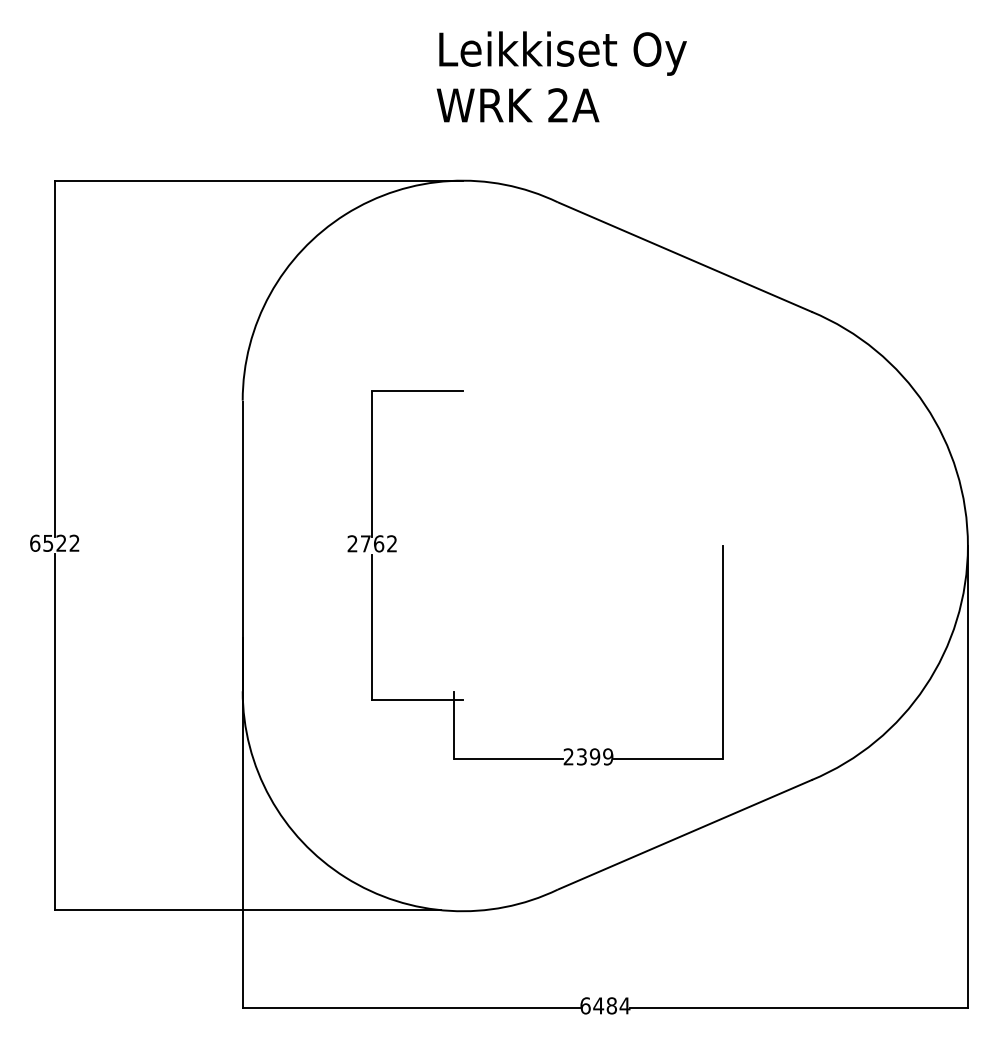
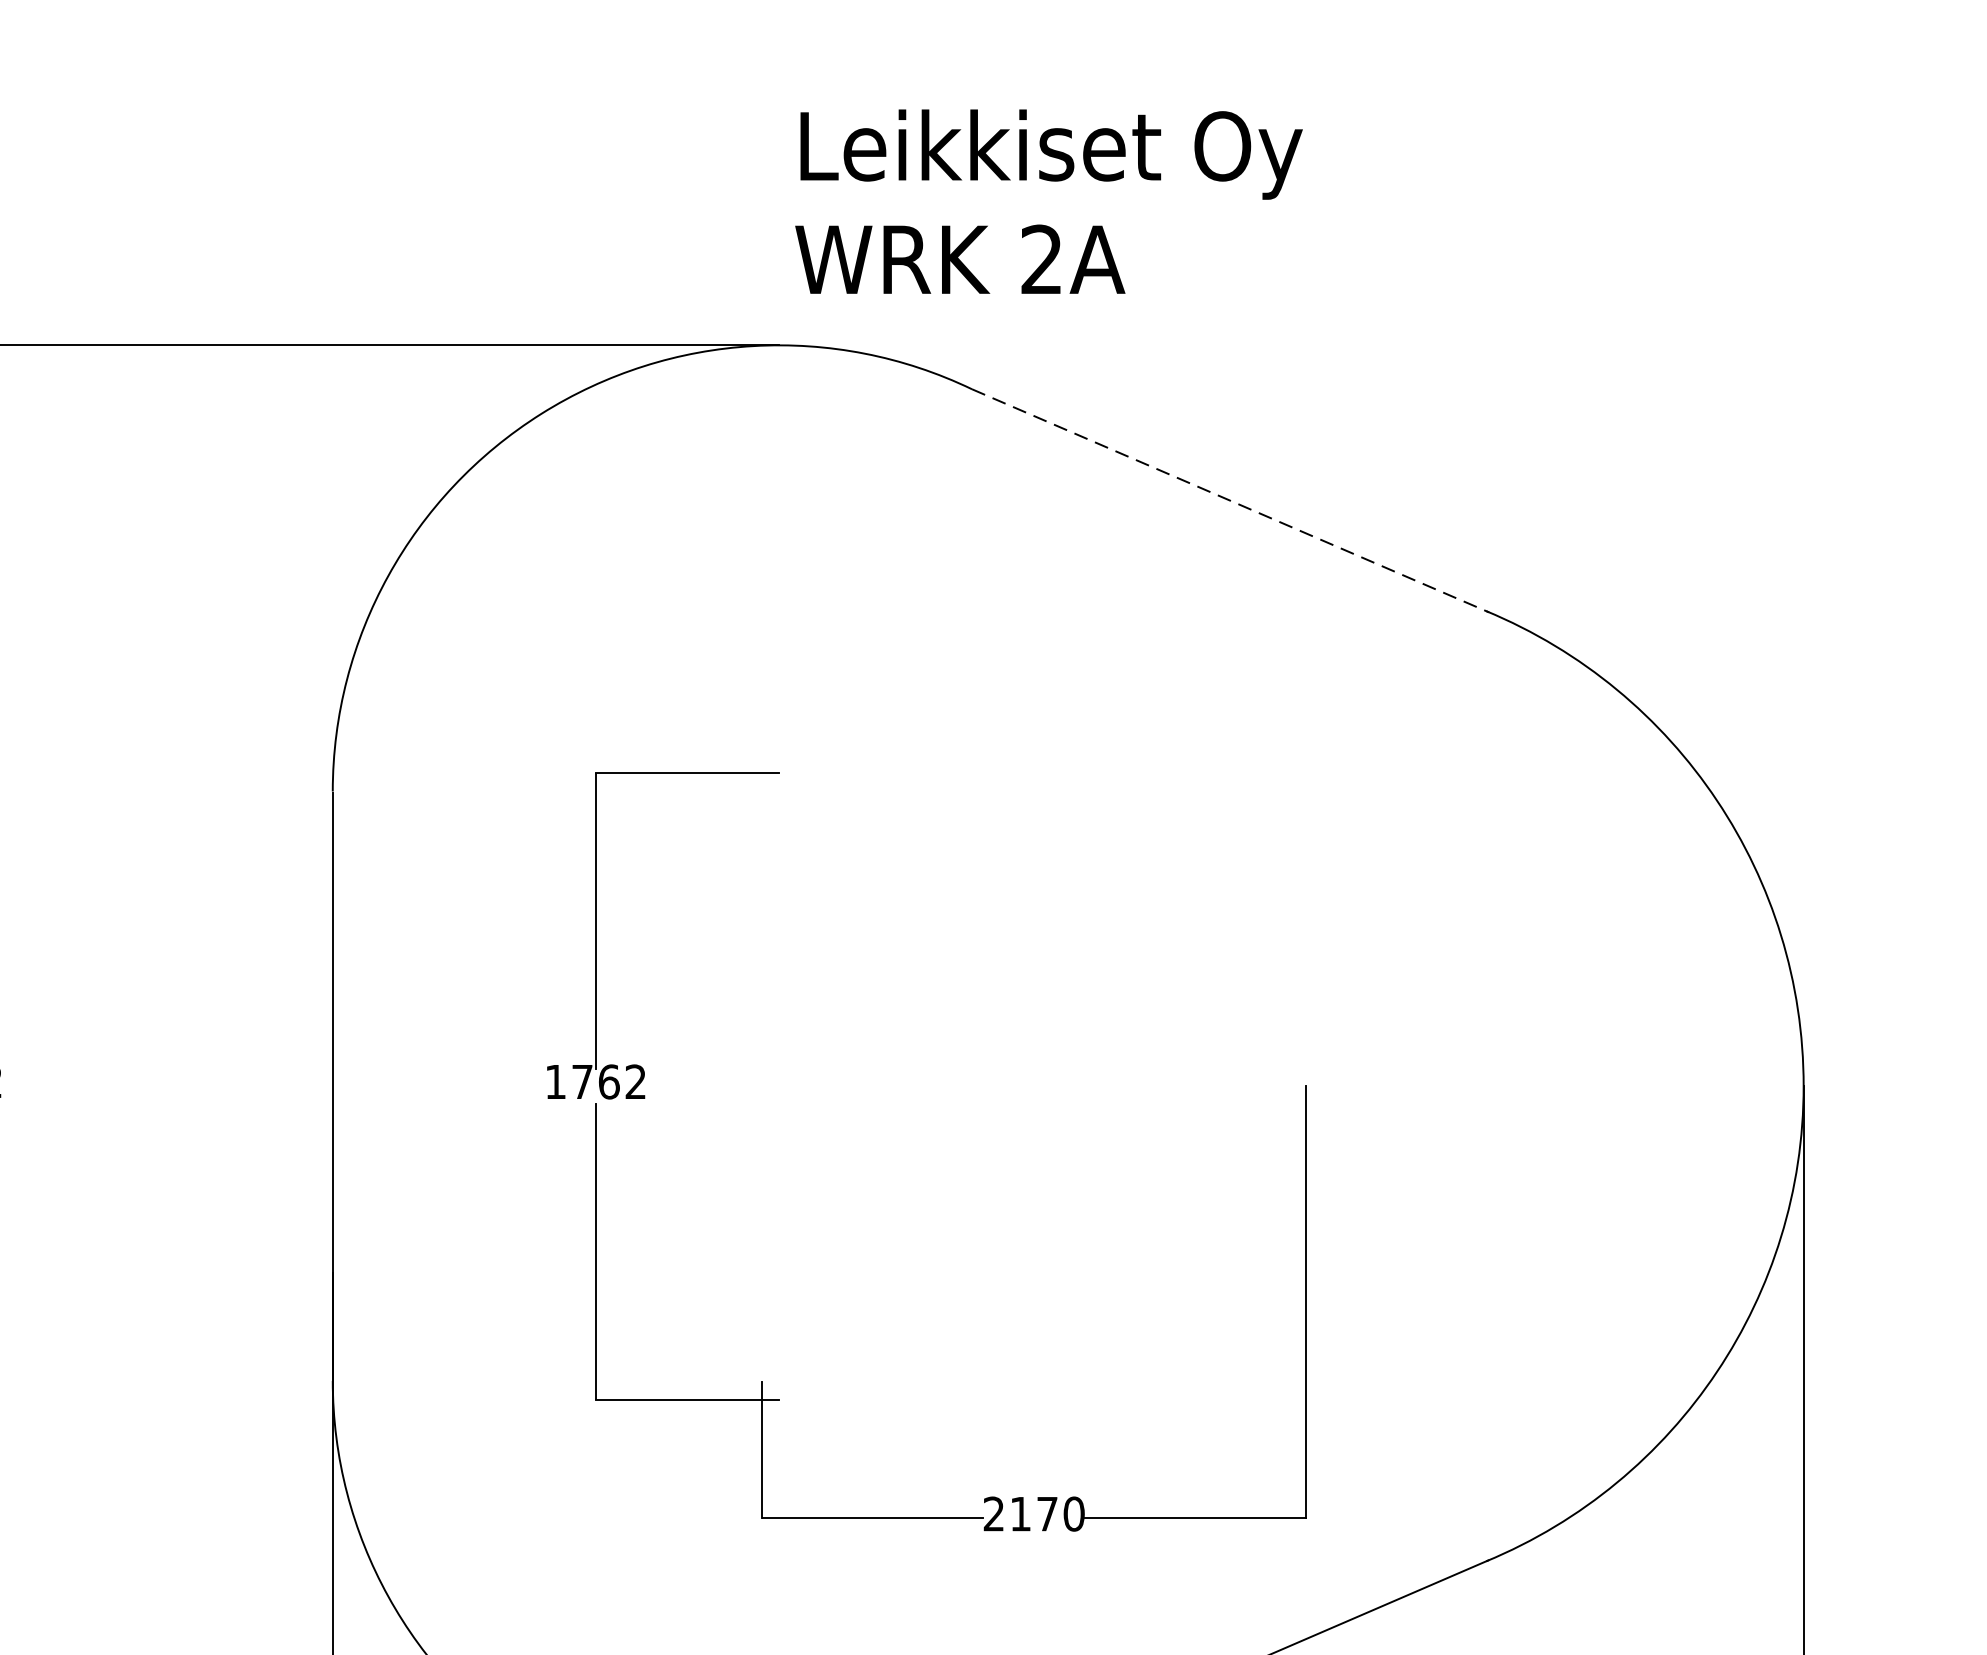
text: (561, 76) -> (1048, 200), moved
line: (685, 257) -> (1230, 501), solid -> dashed
text: (352, 543) -> (555, 1081), 2762 -> 1762
text: (595, 756) -> (1048, 1513), 2399 -> 2170

